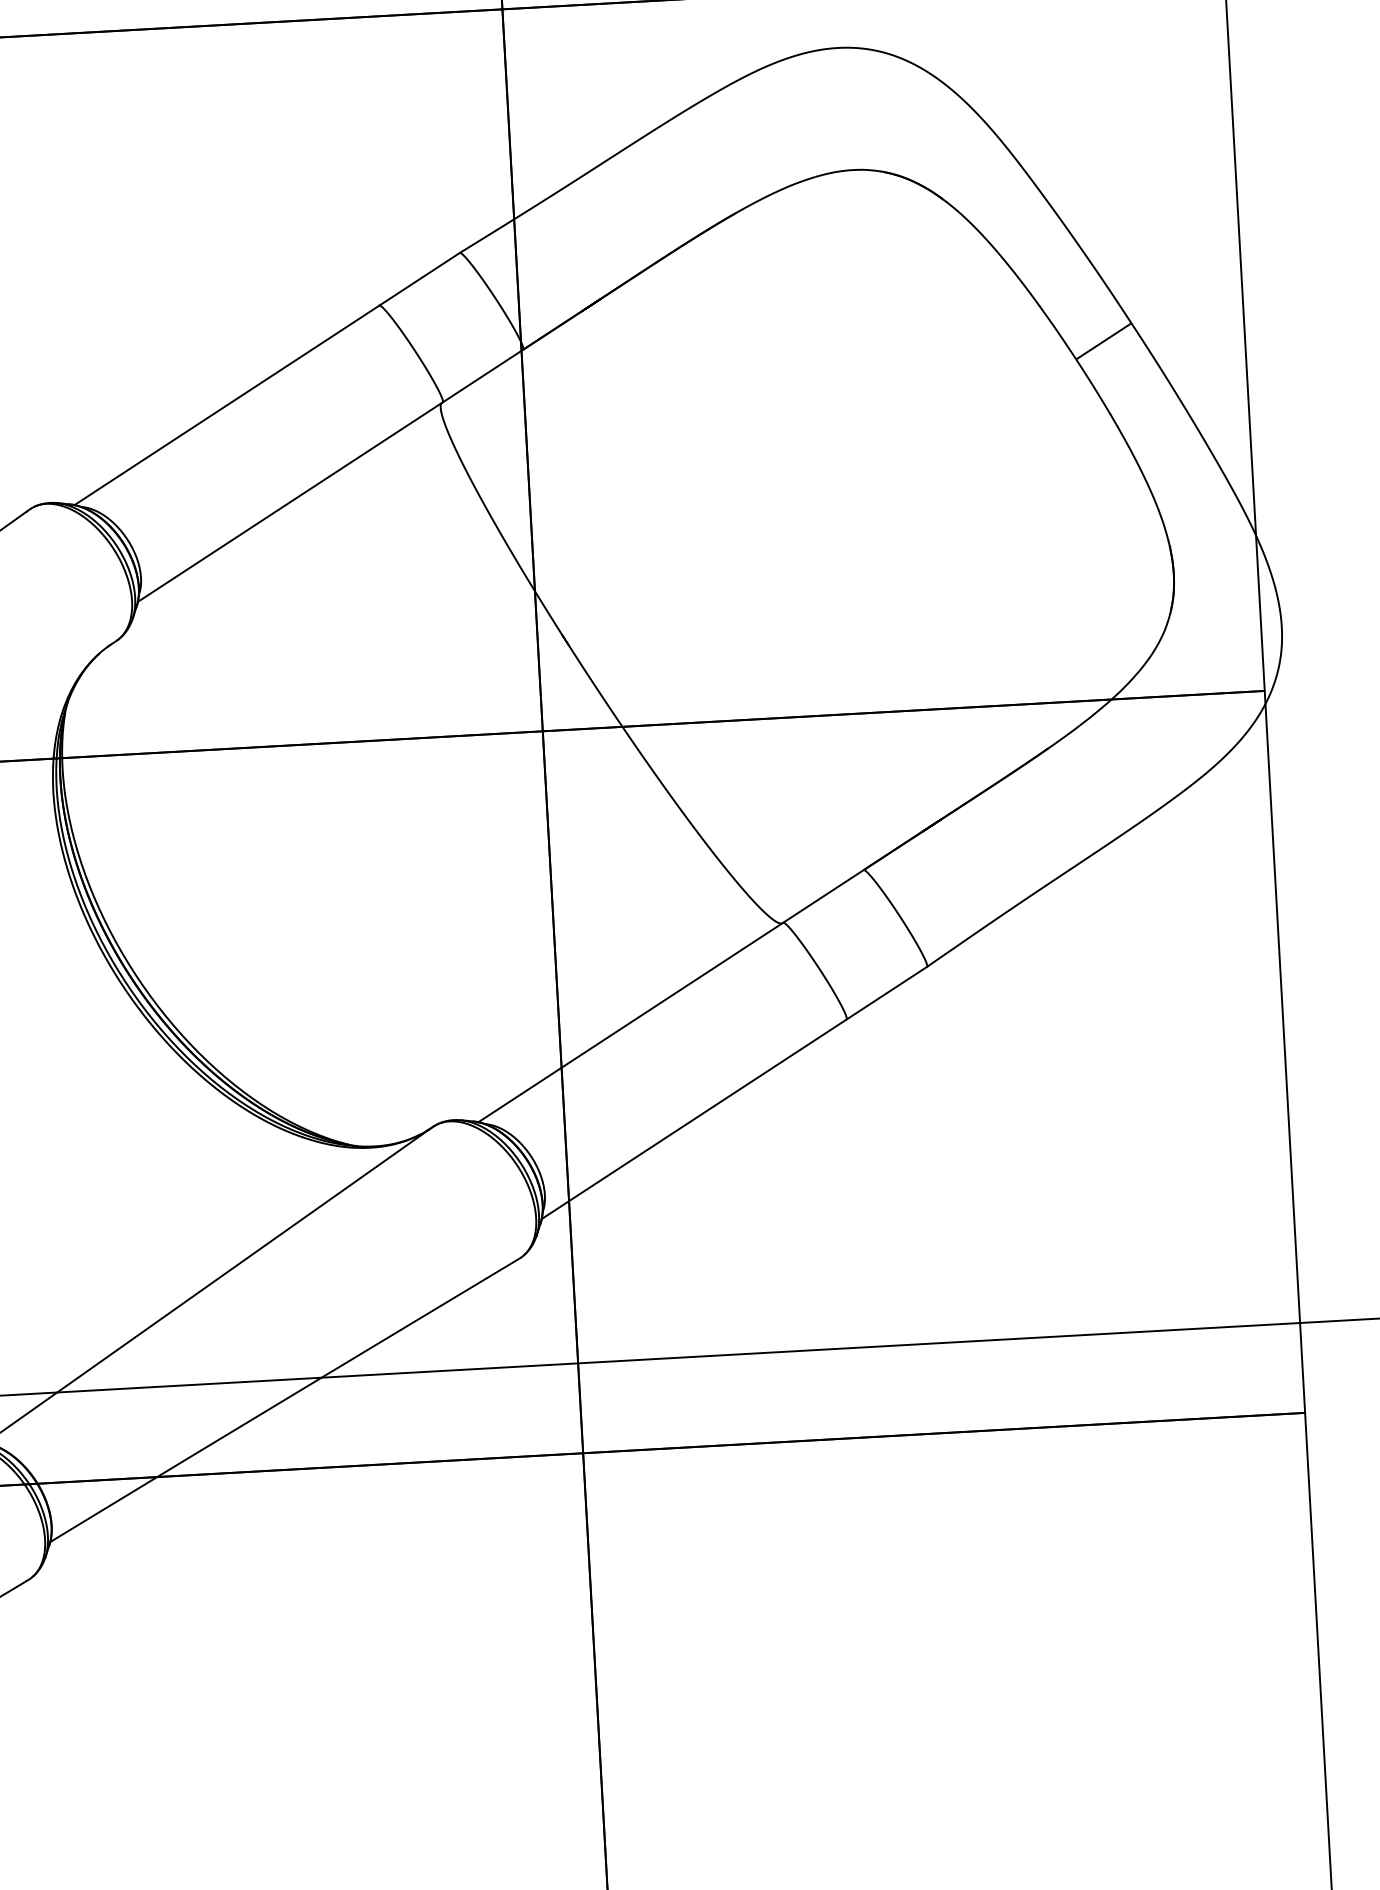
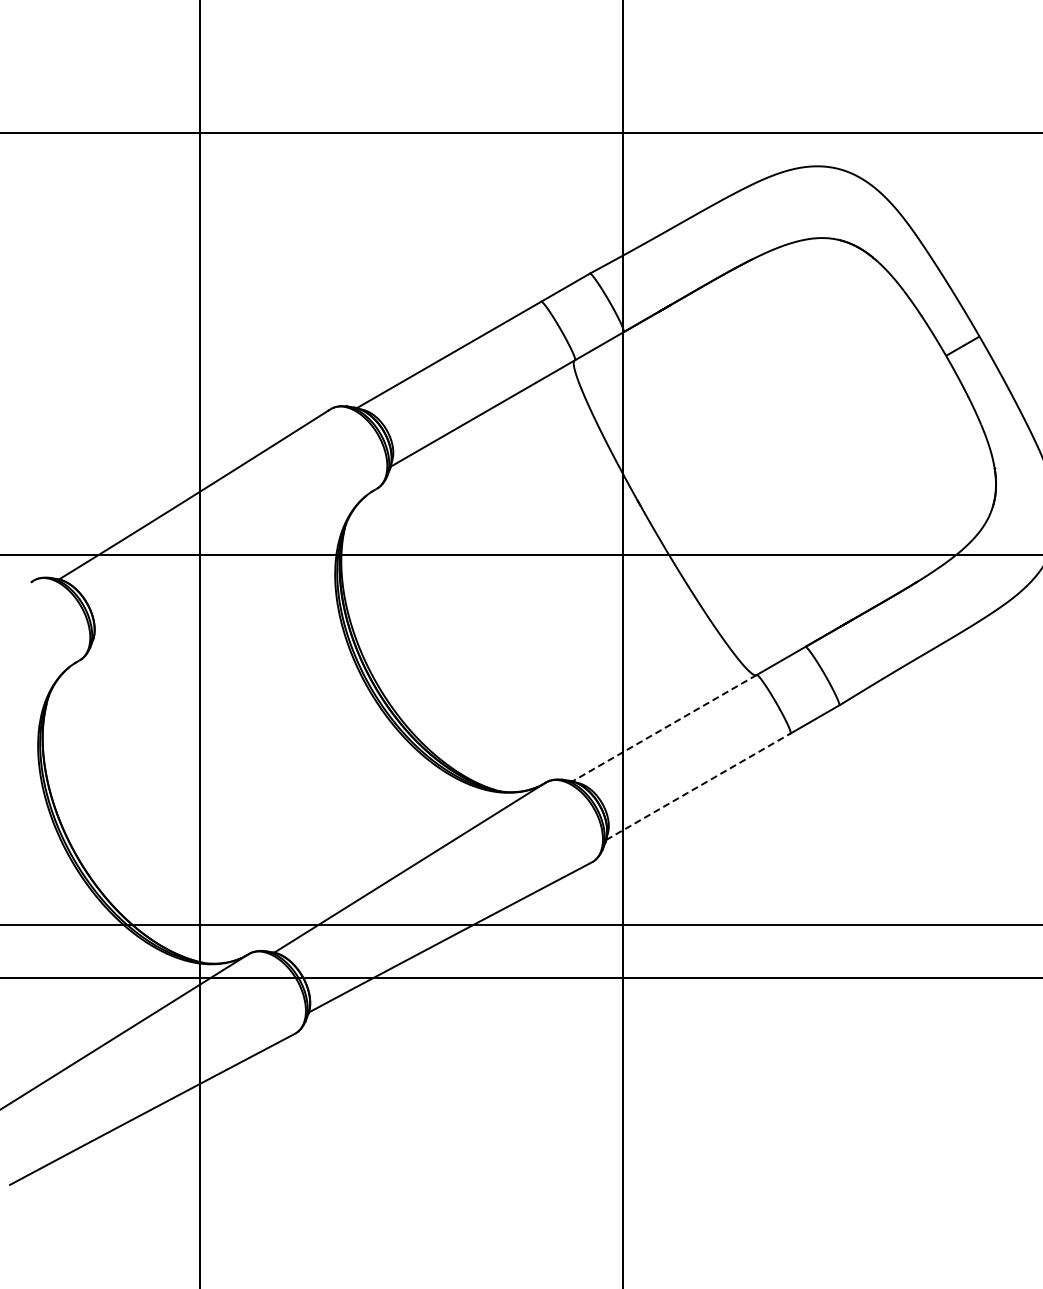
line: (630, 1022) -> (664, 728), solid -> dashed
line: (694, 1118) -> (698, 786), solid -> dashed

